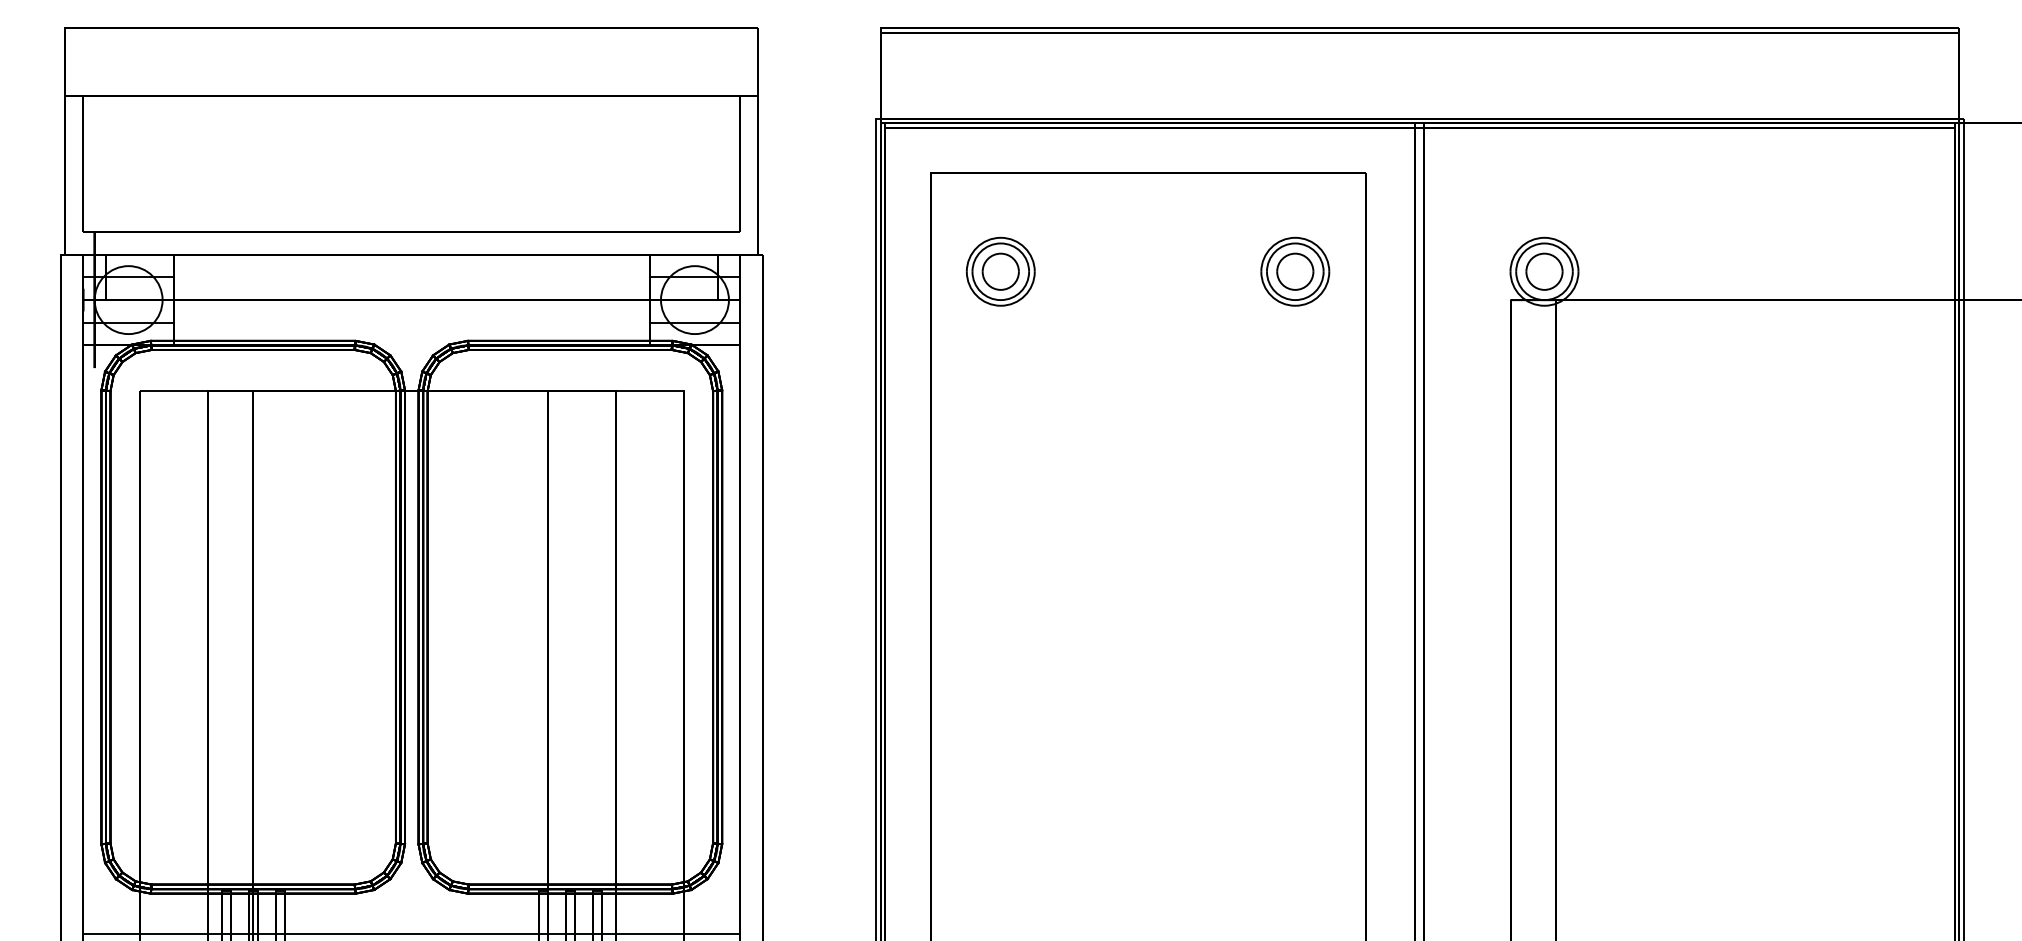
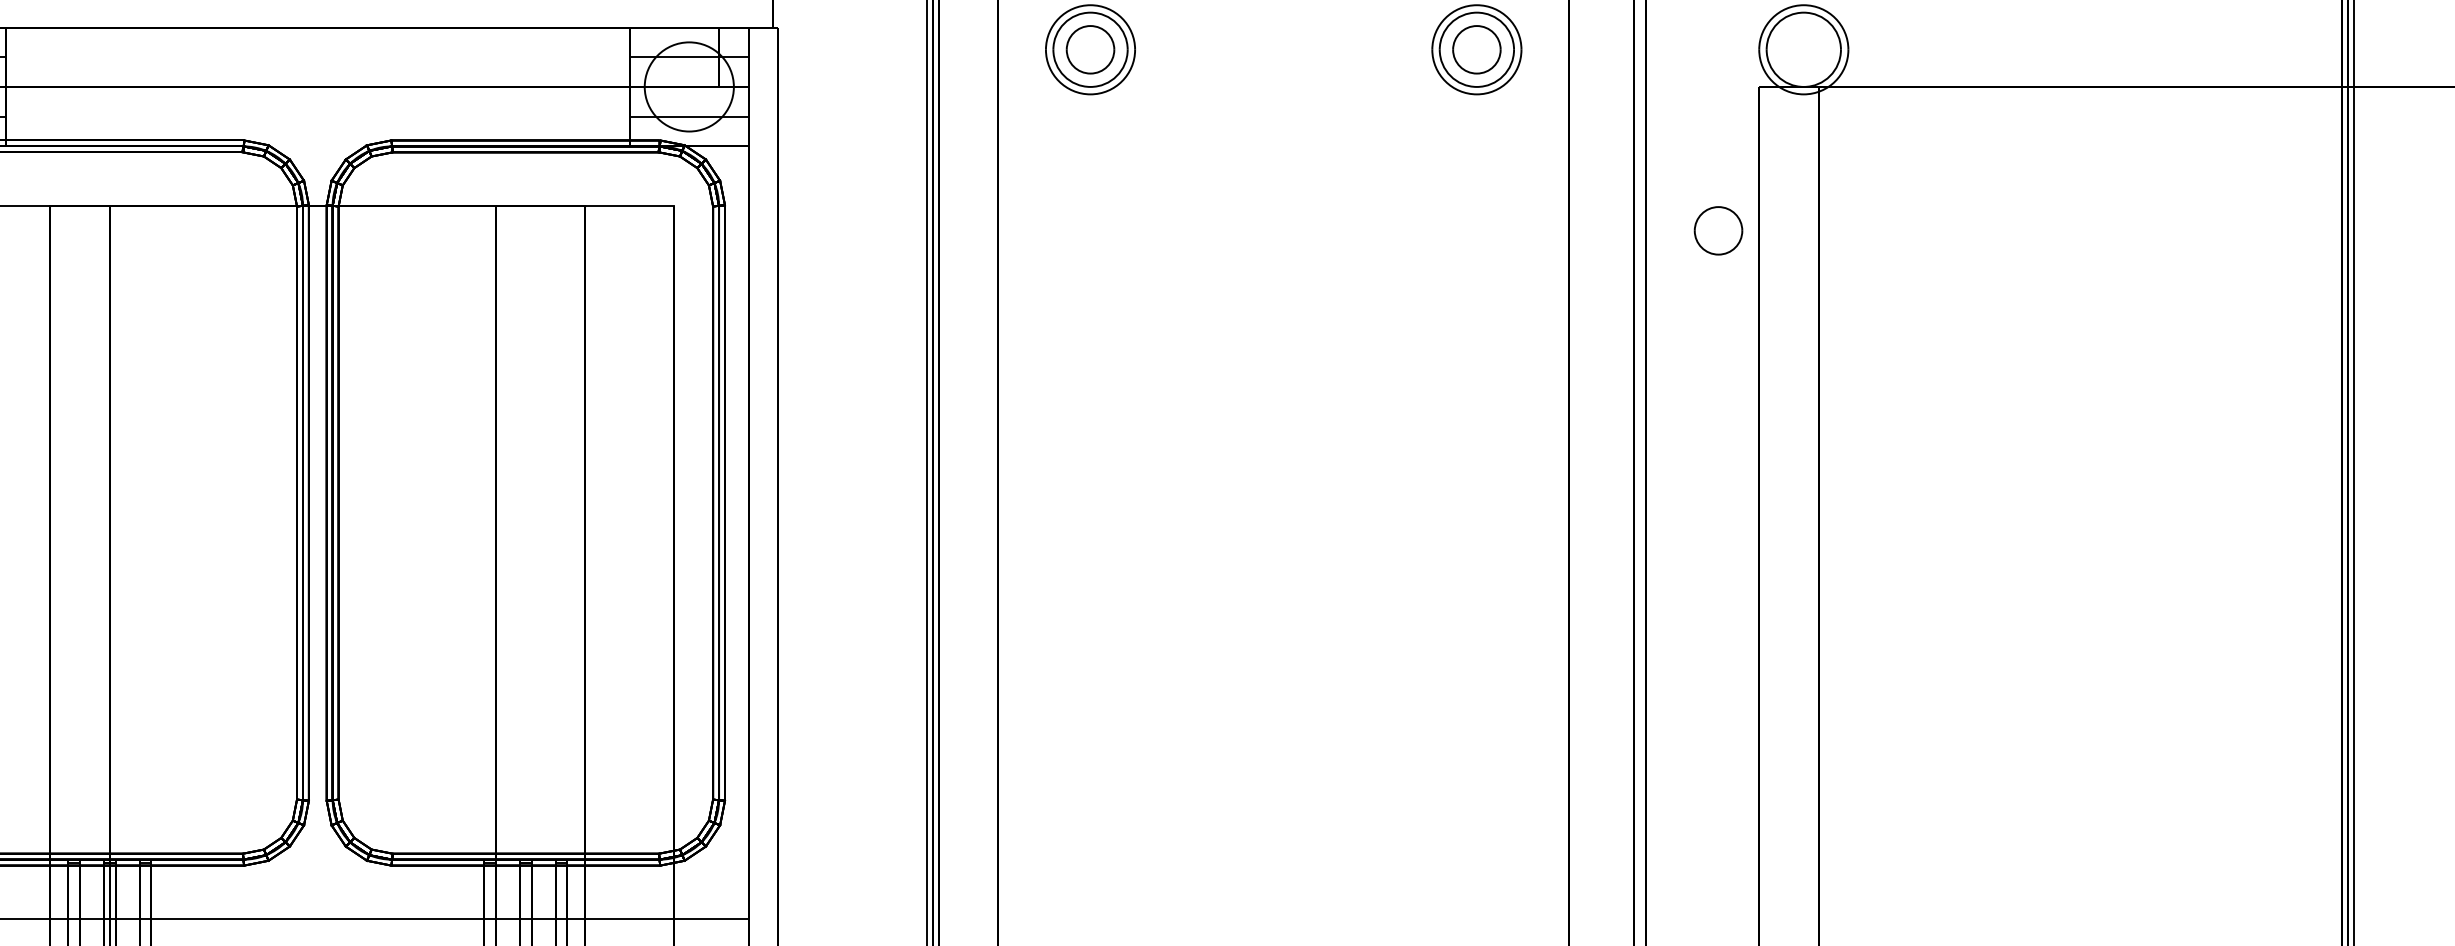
part: (1544, 271) -> (1718, 230), moved

